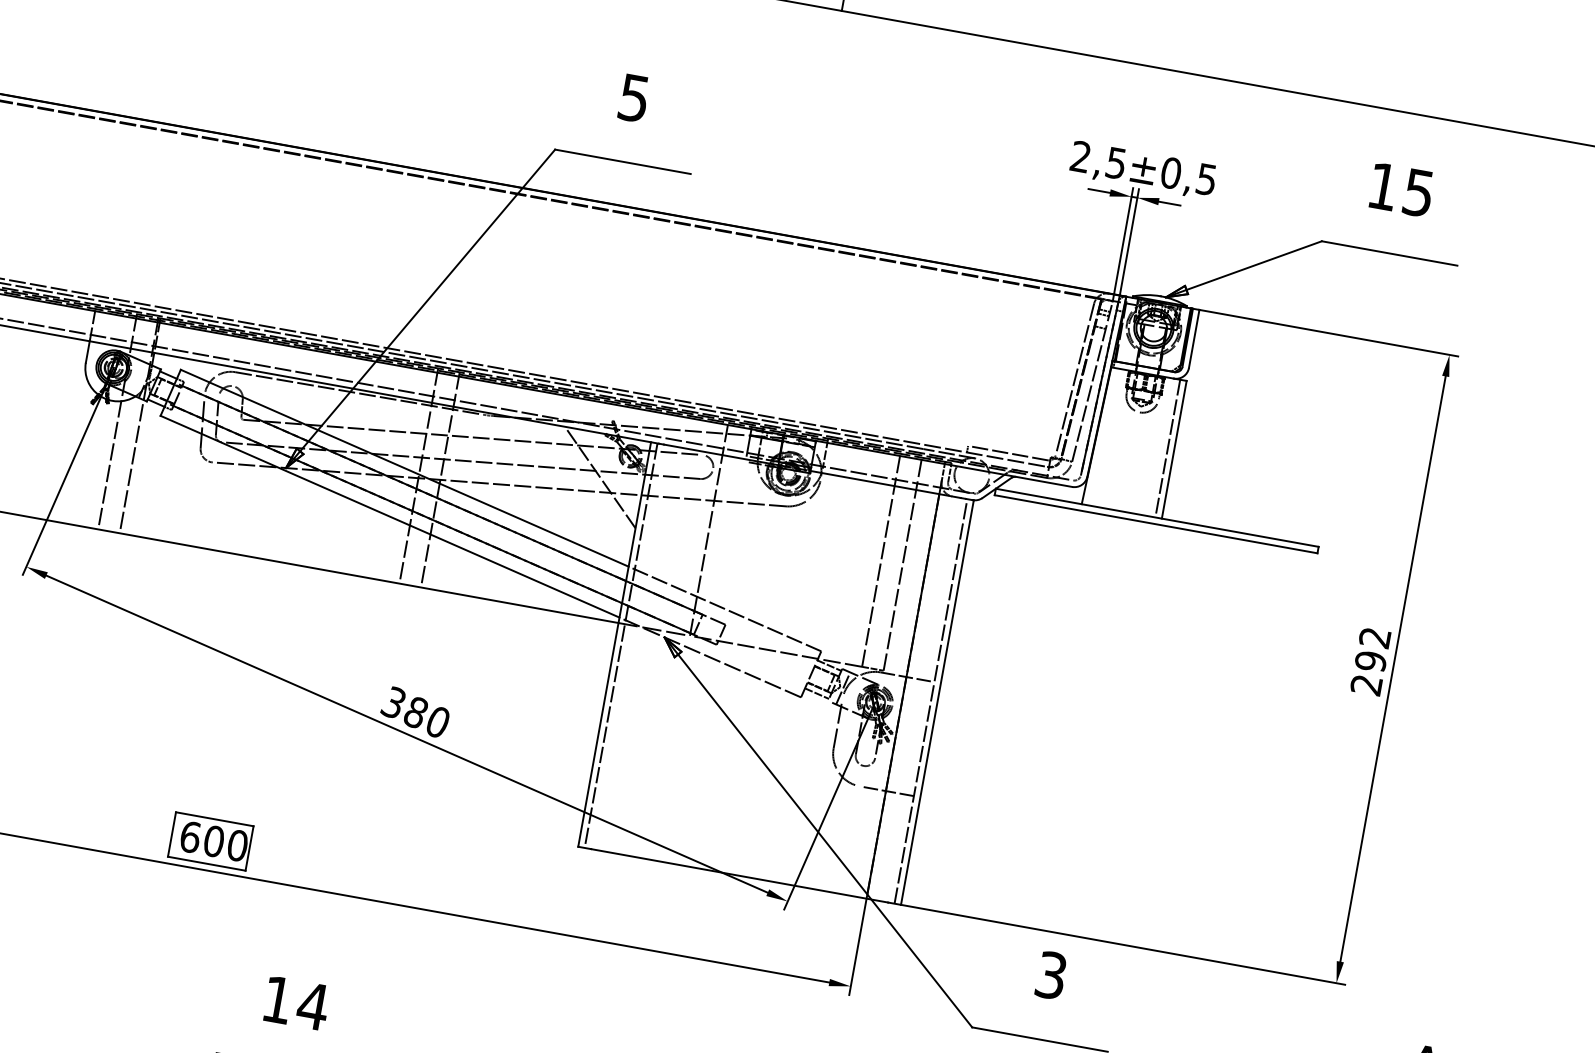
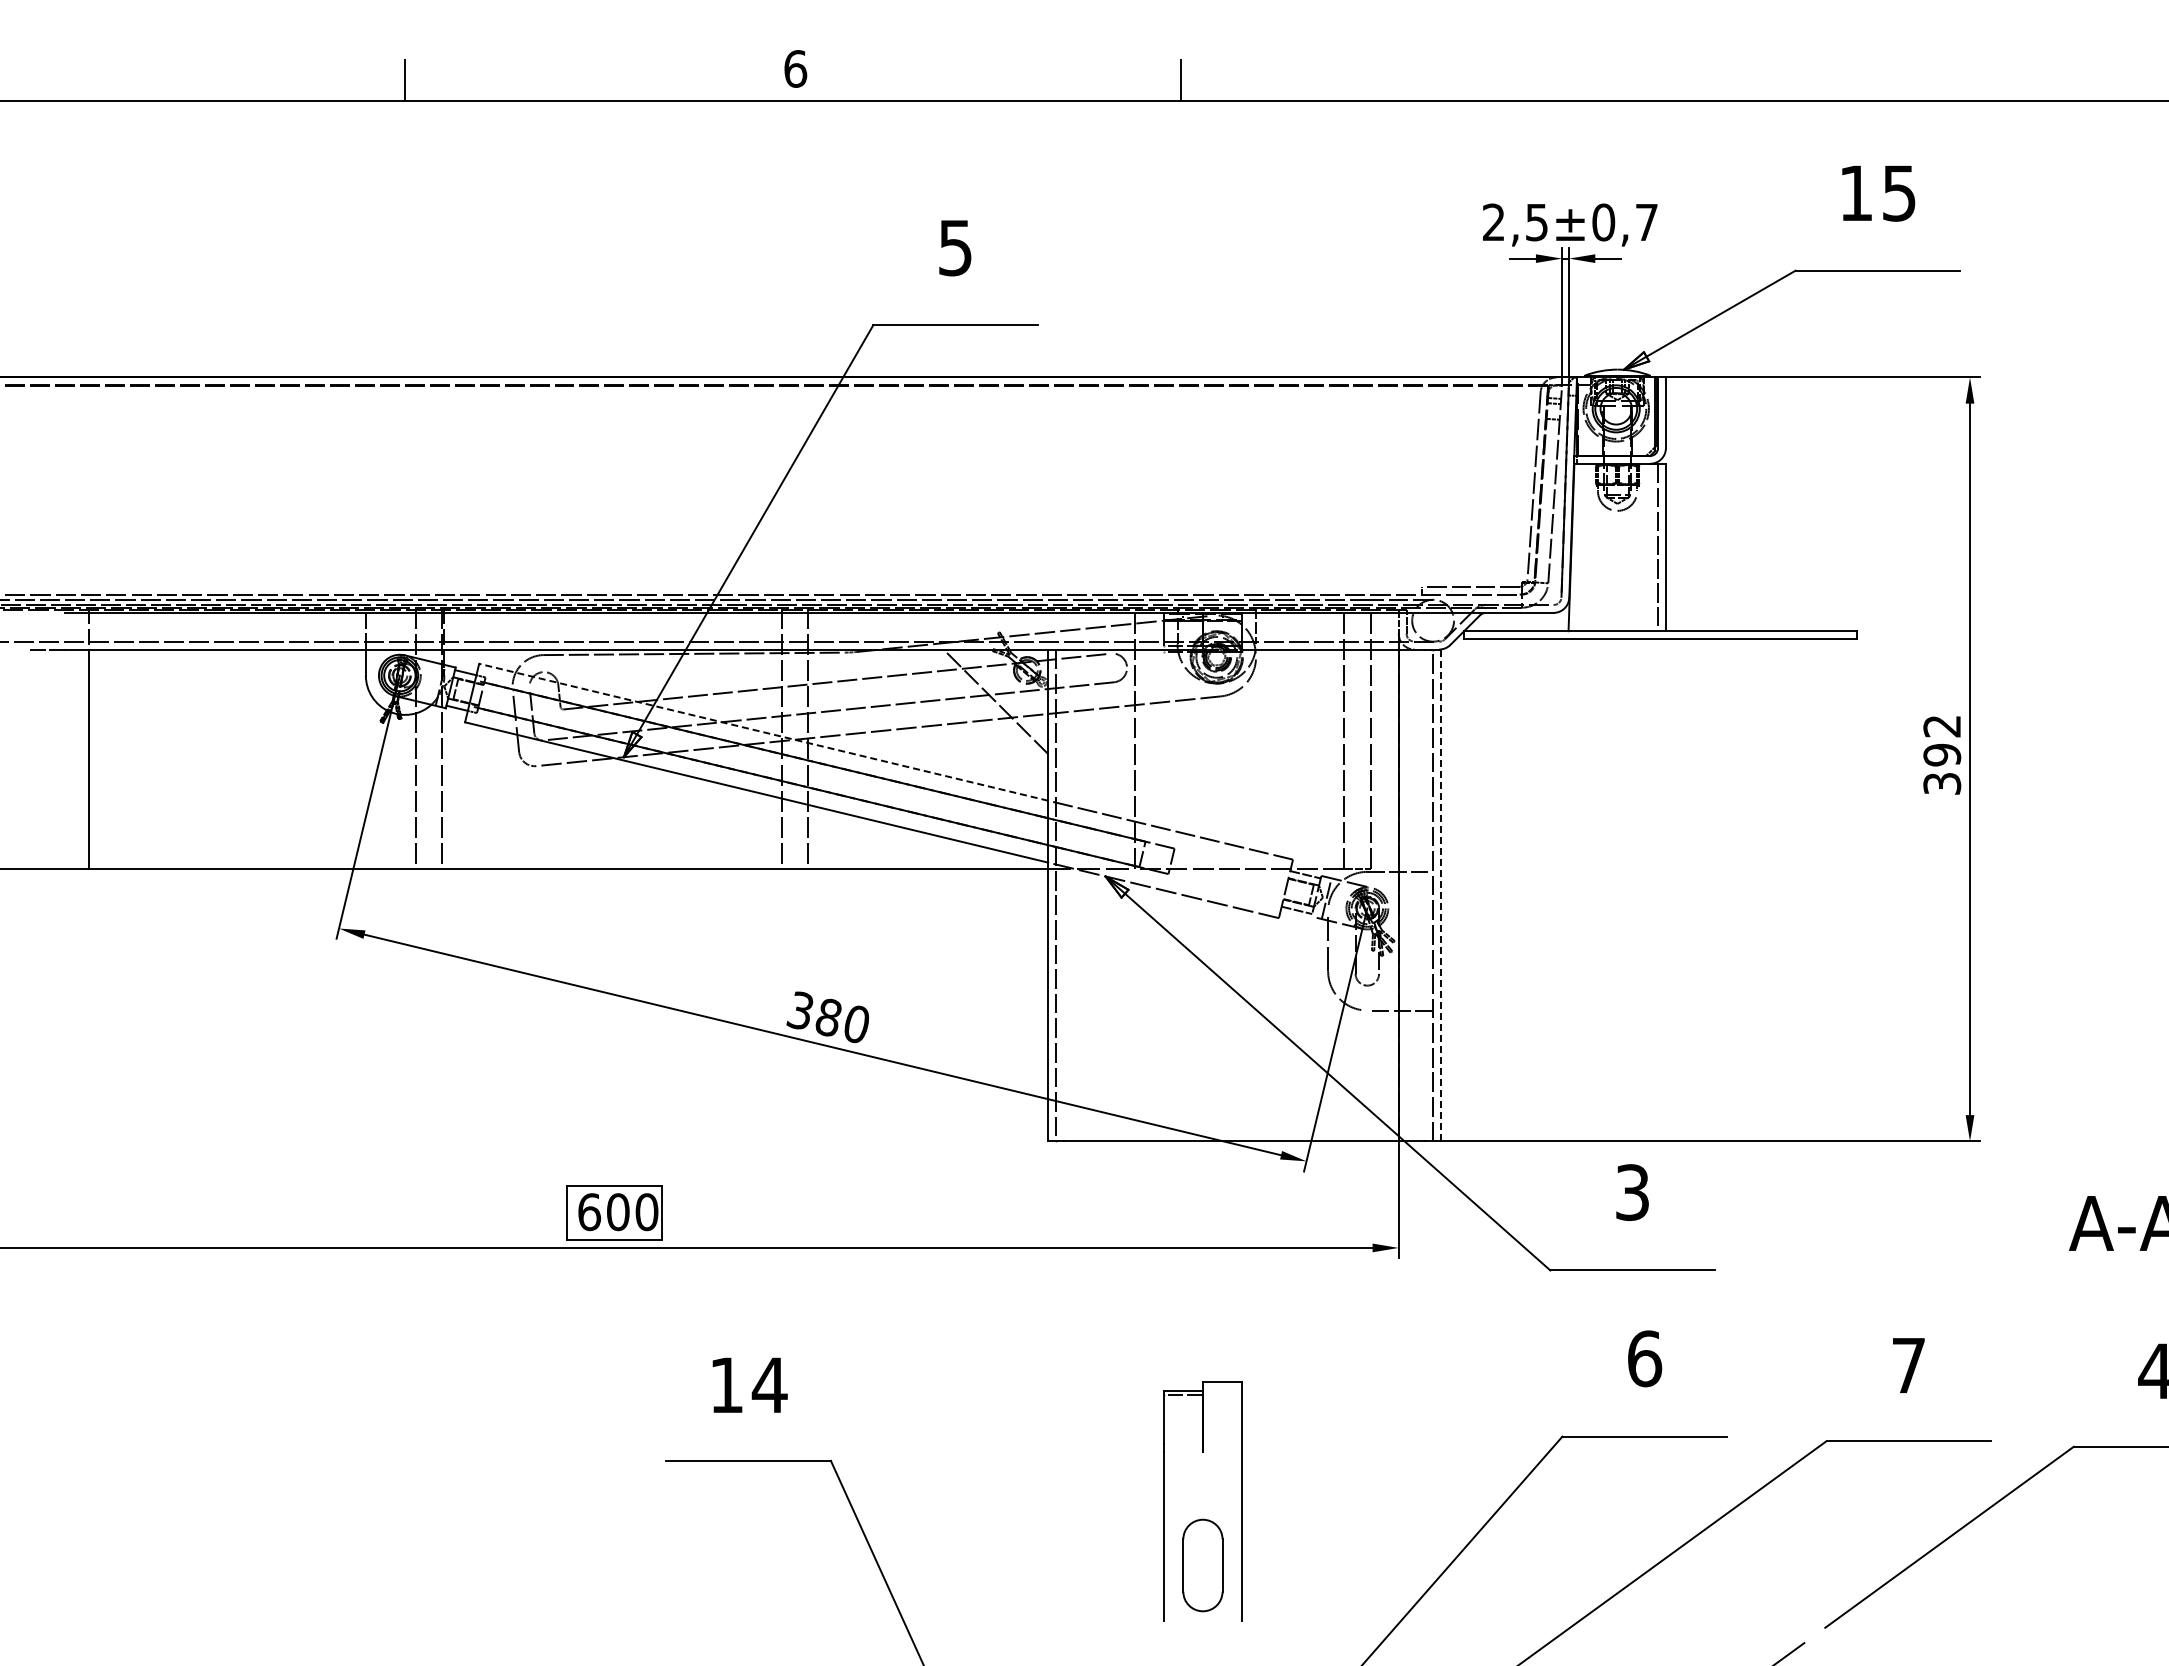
text: (1206, 179) -> (1646, 222), ±0,5 -> ±0,7
line: (404, 468) -> (763, 732), solid -> dashed
text: (1366, 684) -> (1942, 783), 292 -> 392
line: (937, 702) -> (1440, 895), solid -> dashed

